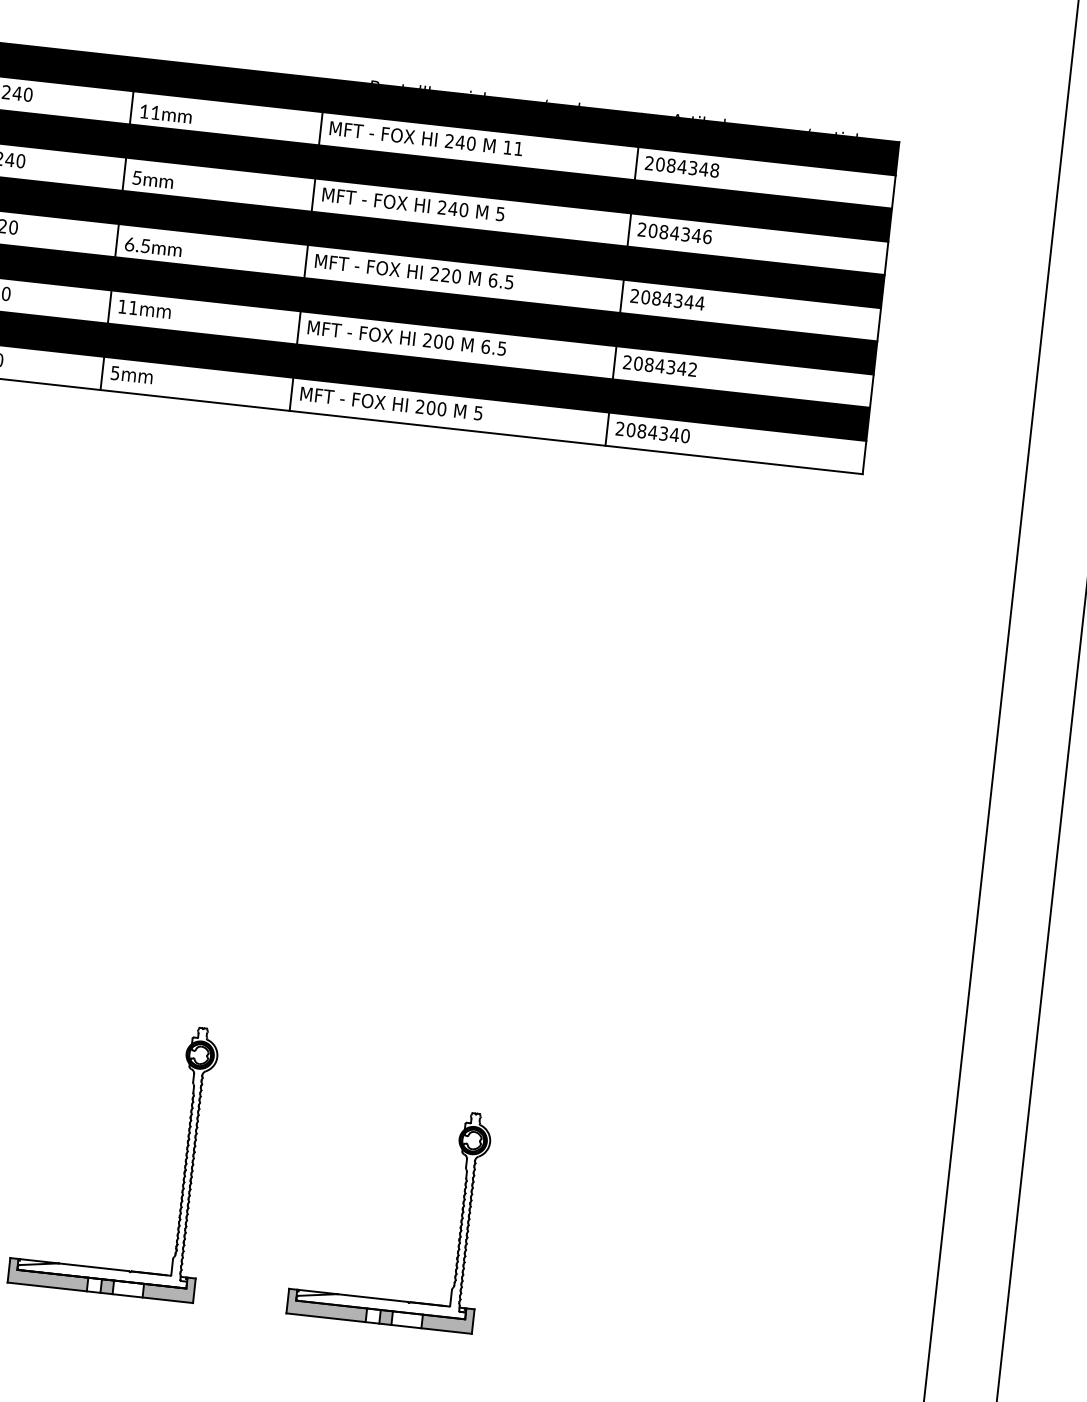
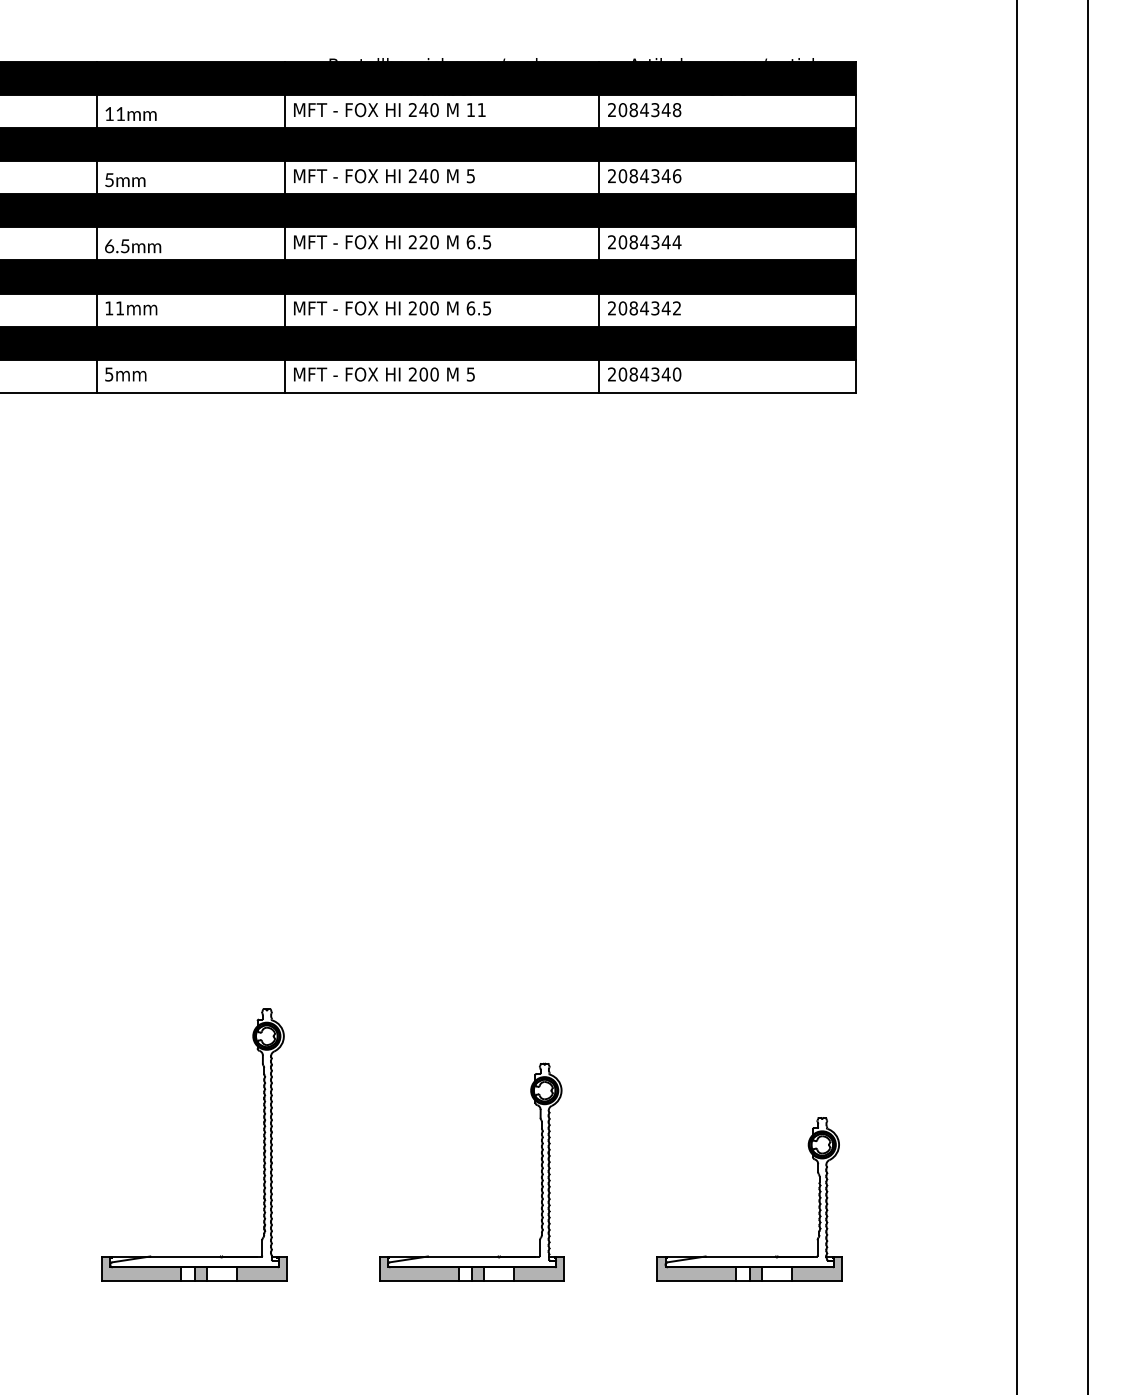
part: (660, 1329) -> (749, 1256), added

